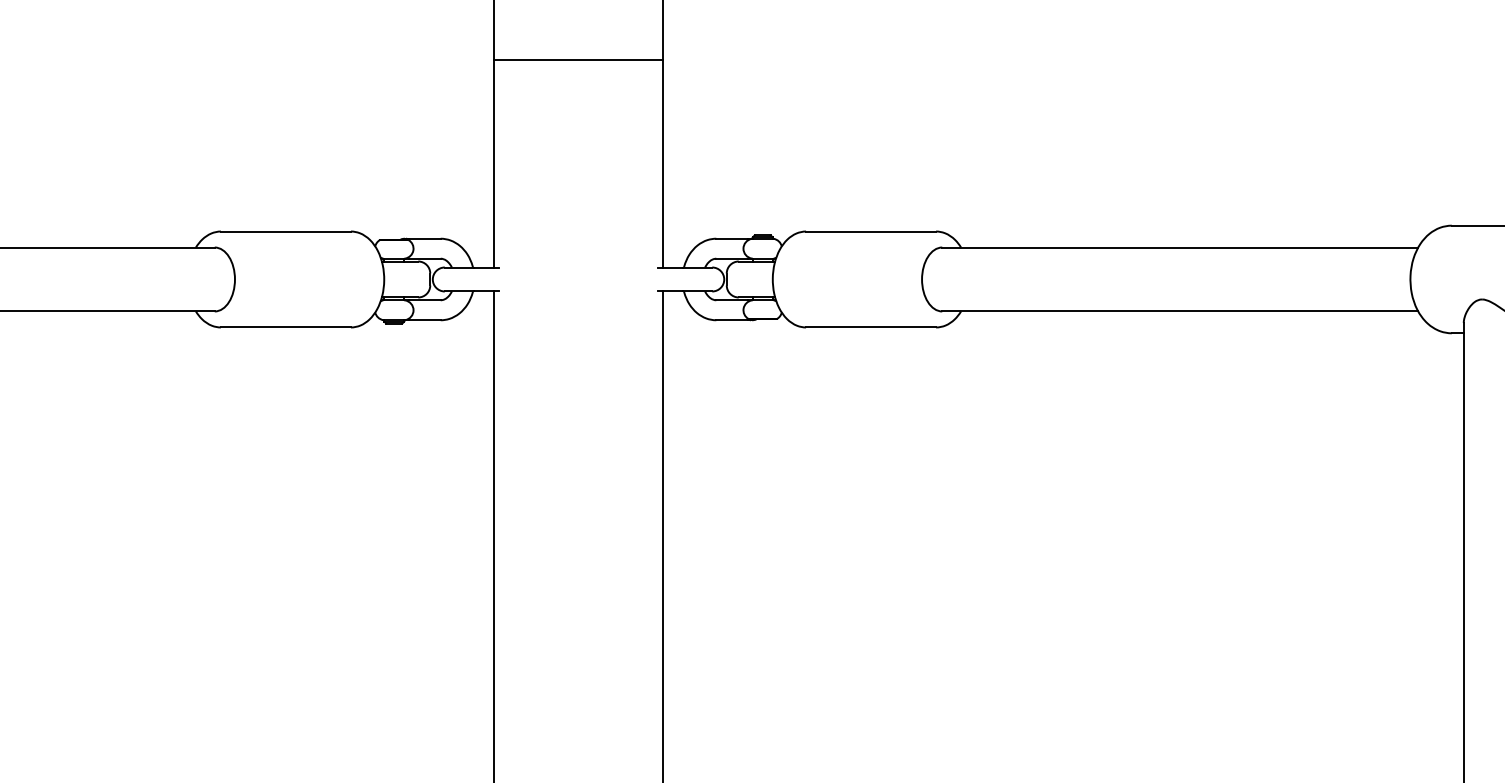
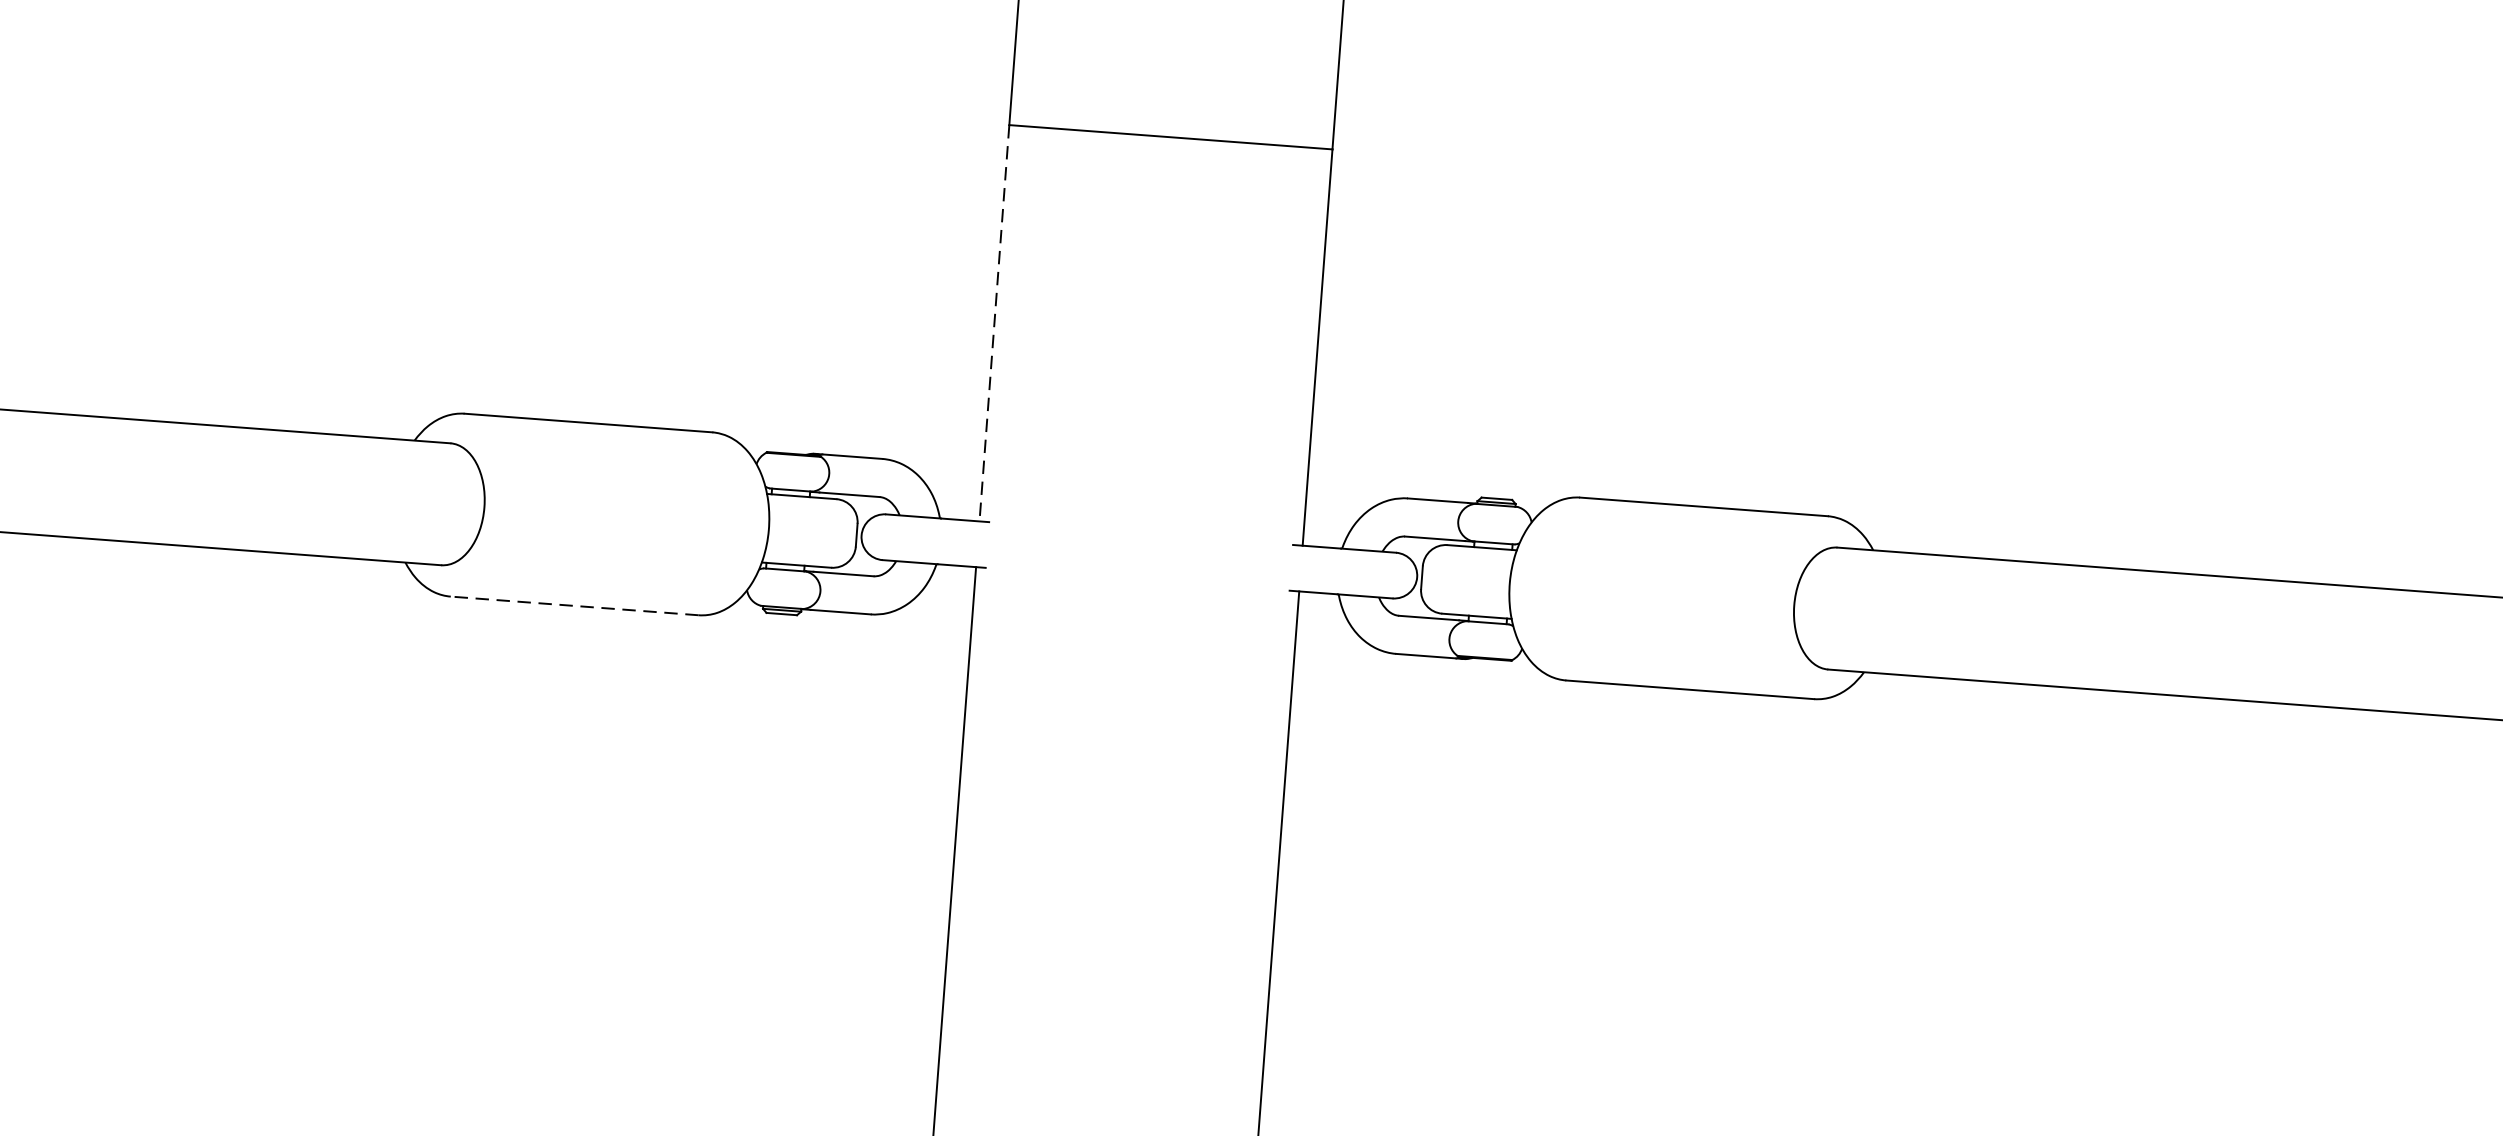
line: (493, 163) -> (993, 323), solid -> dashed
line: (285, 327) -> (573, 605), solid -> dashed

